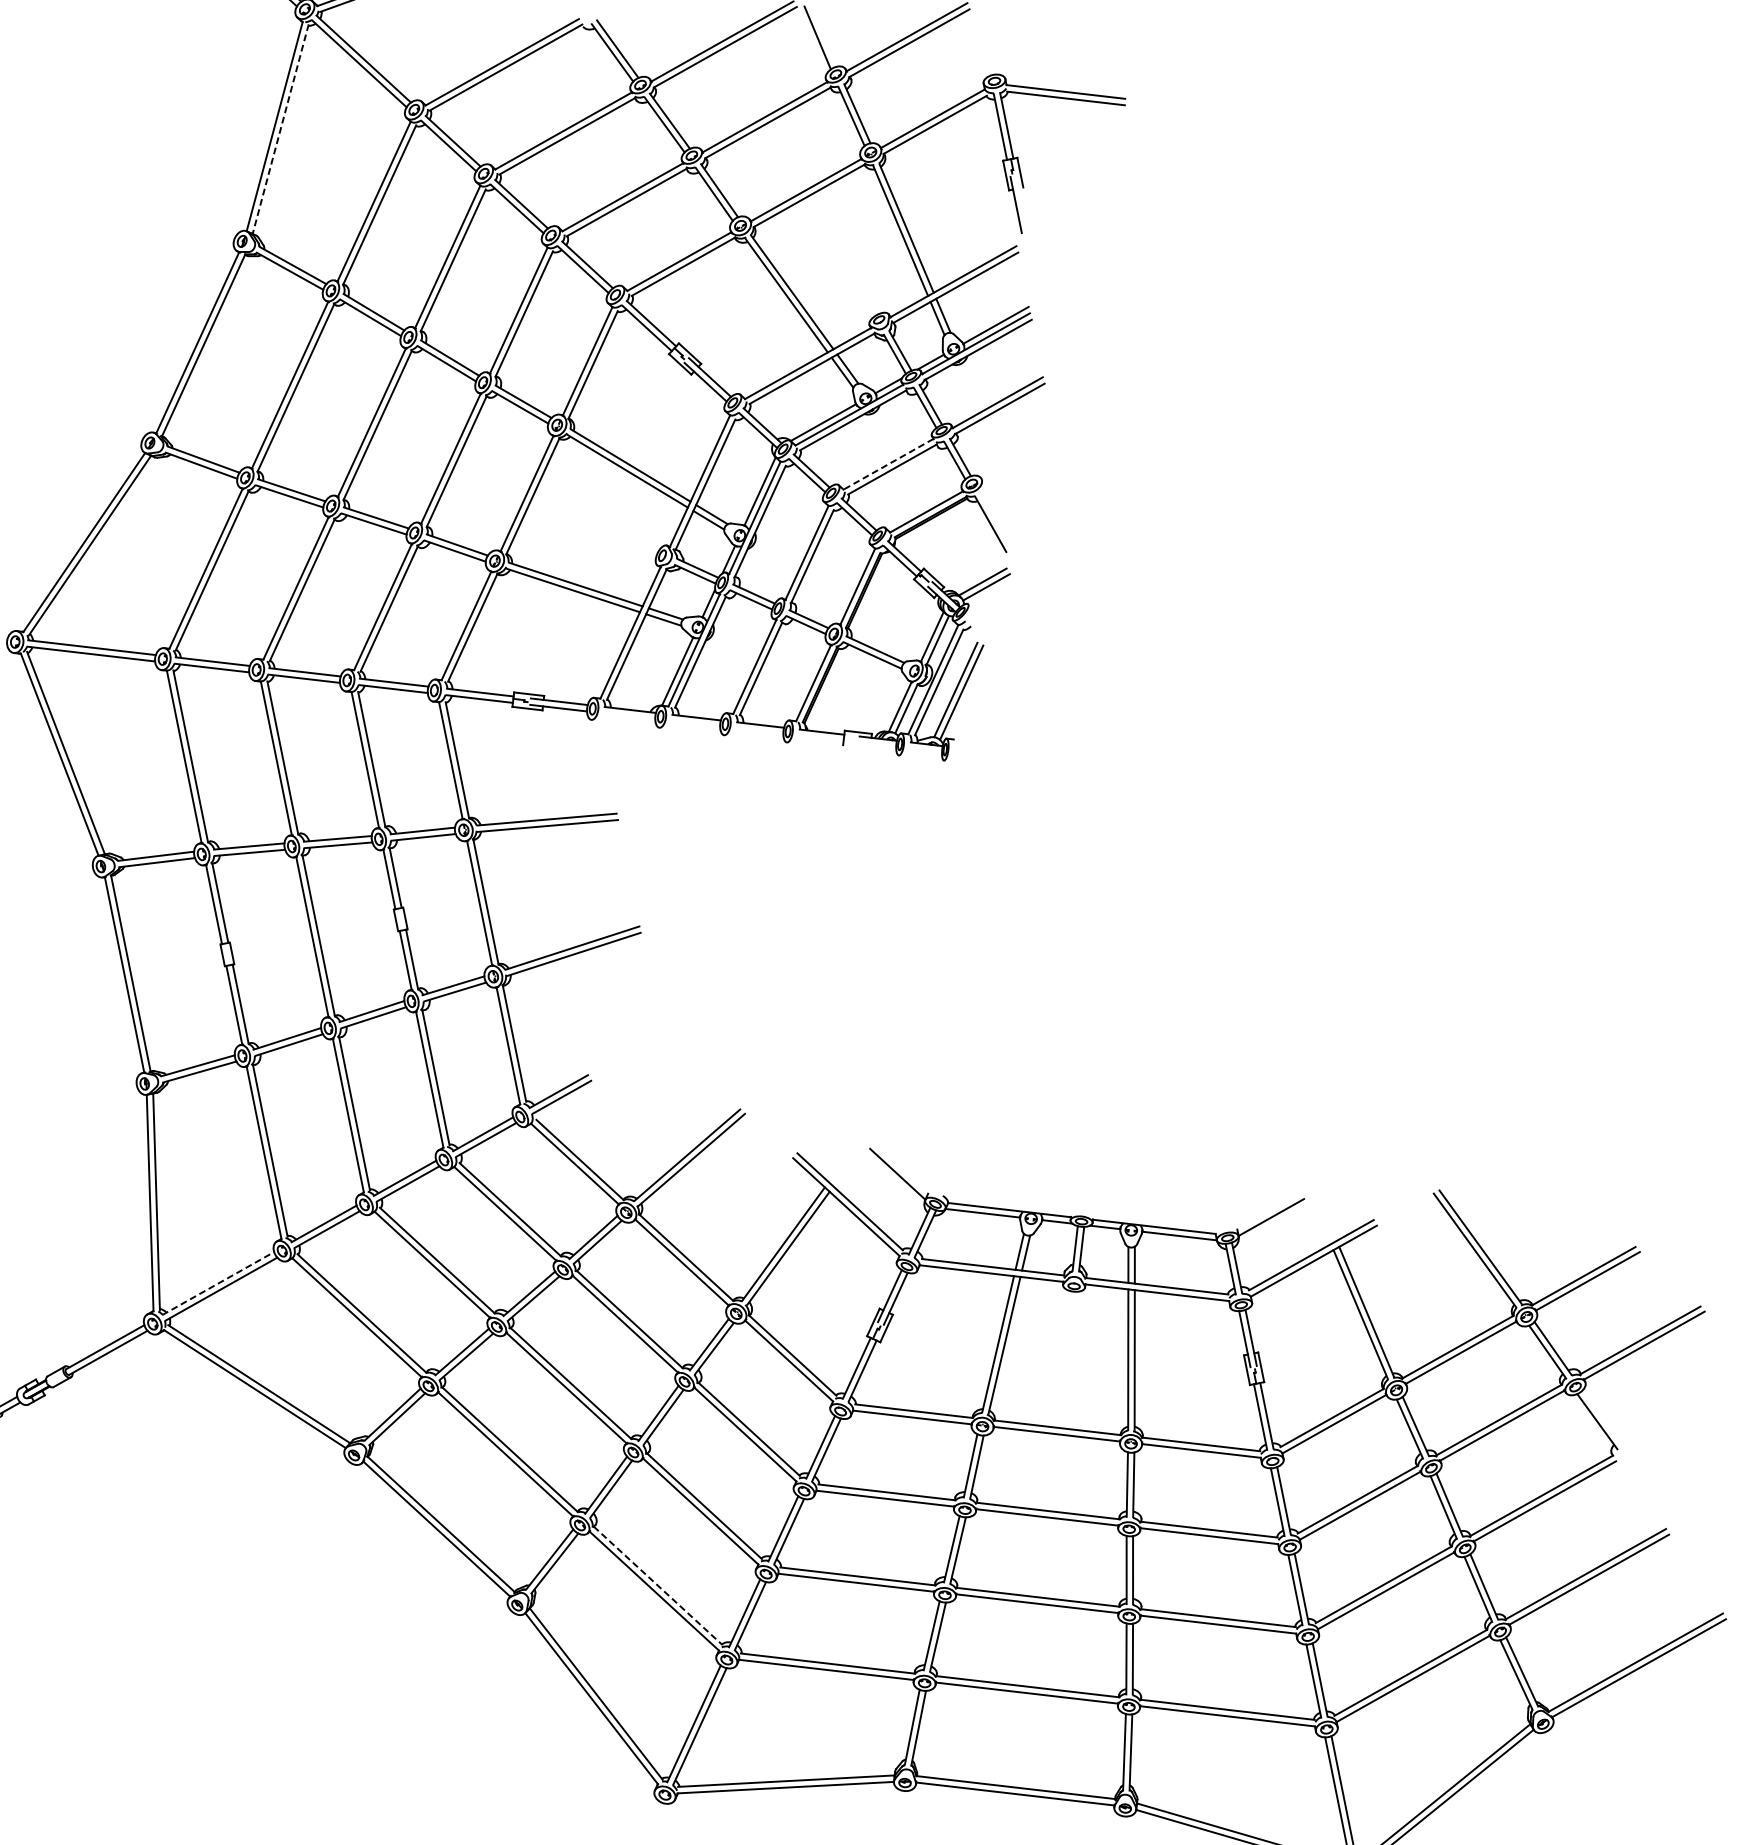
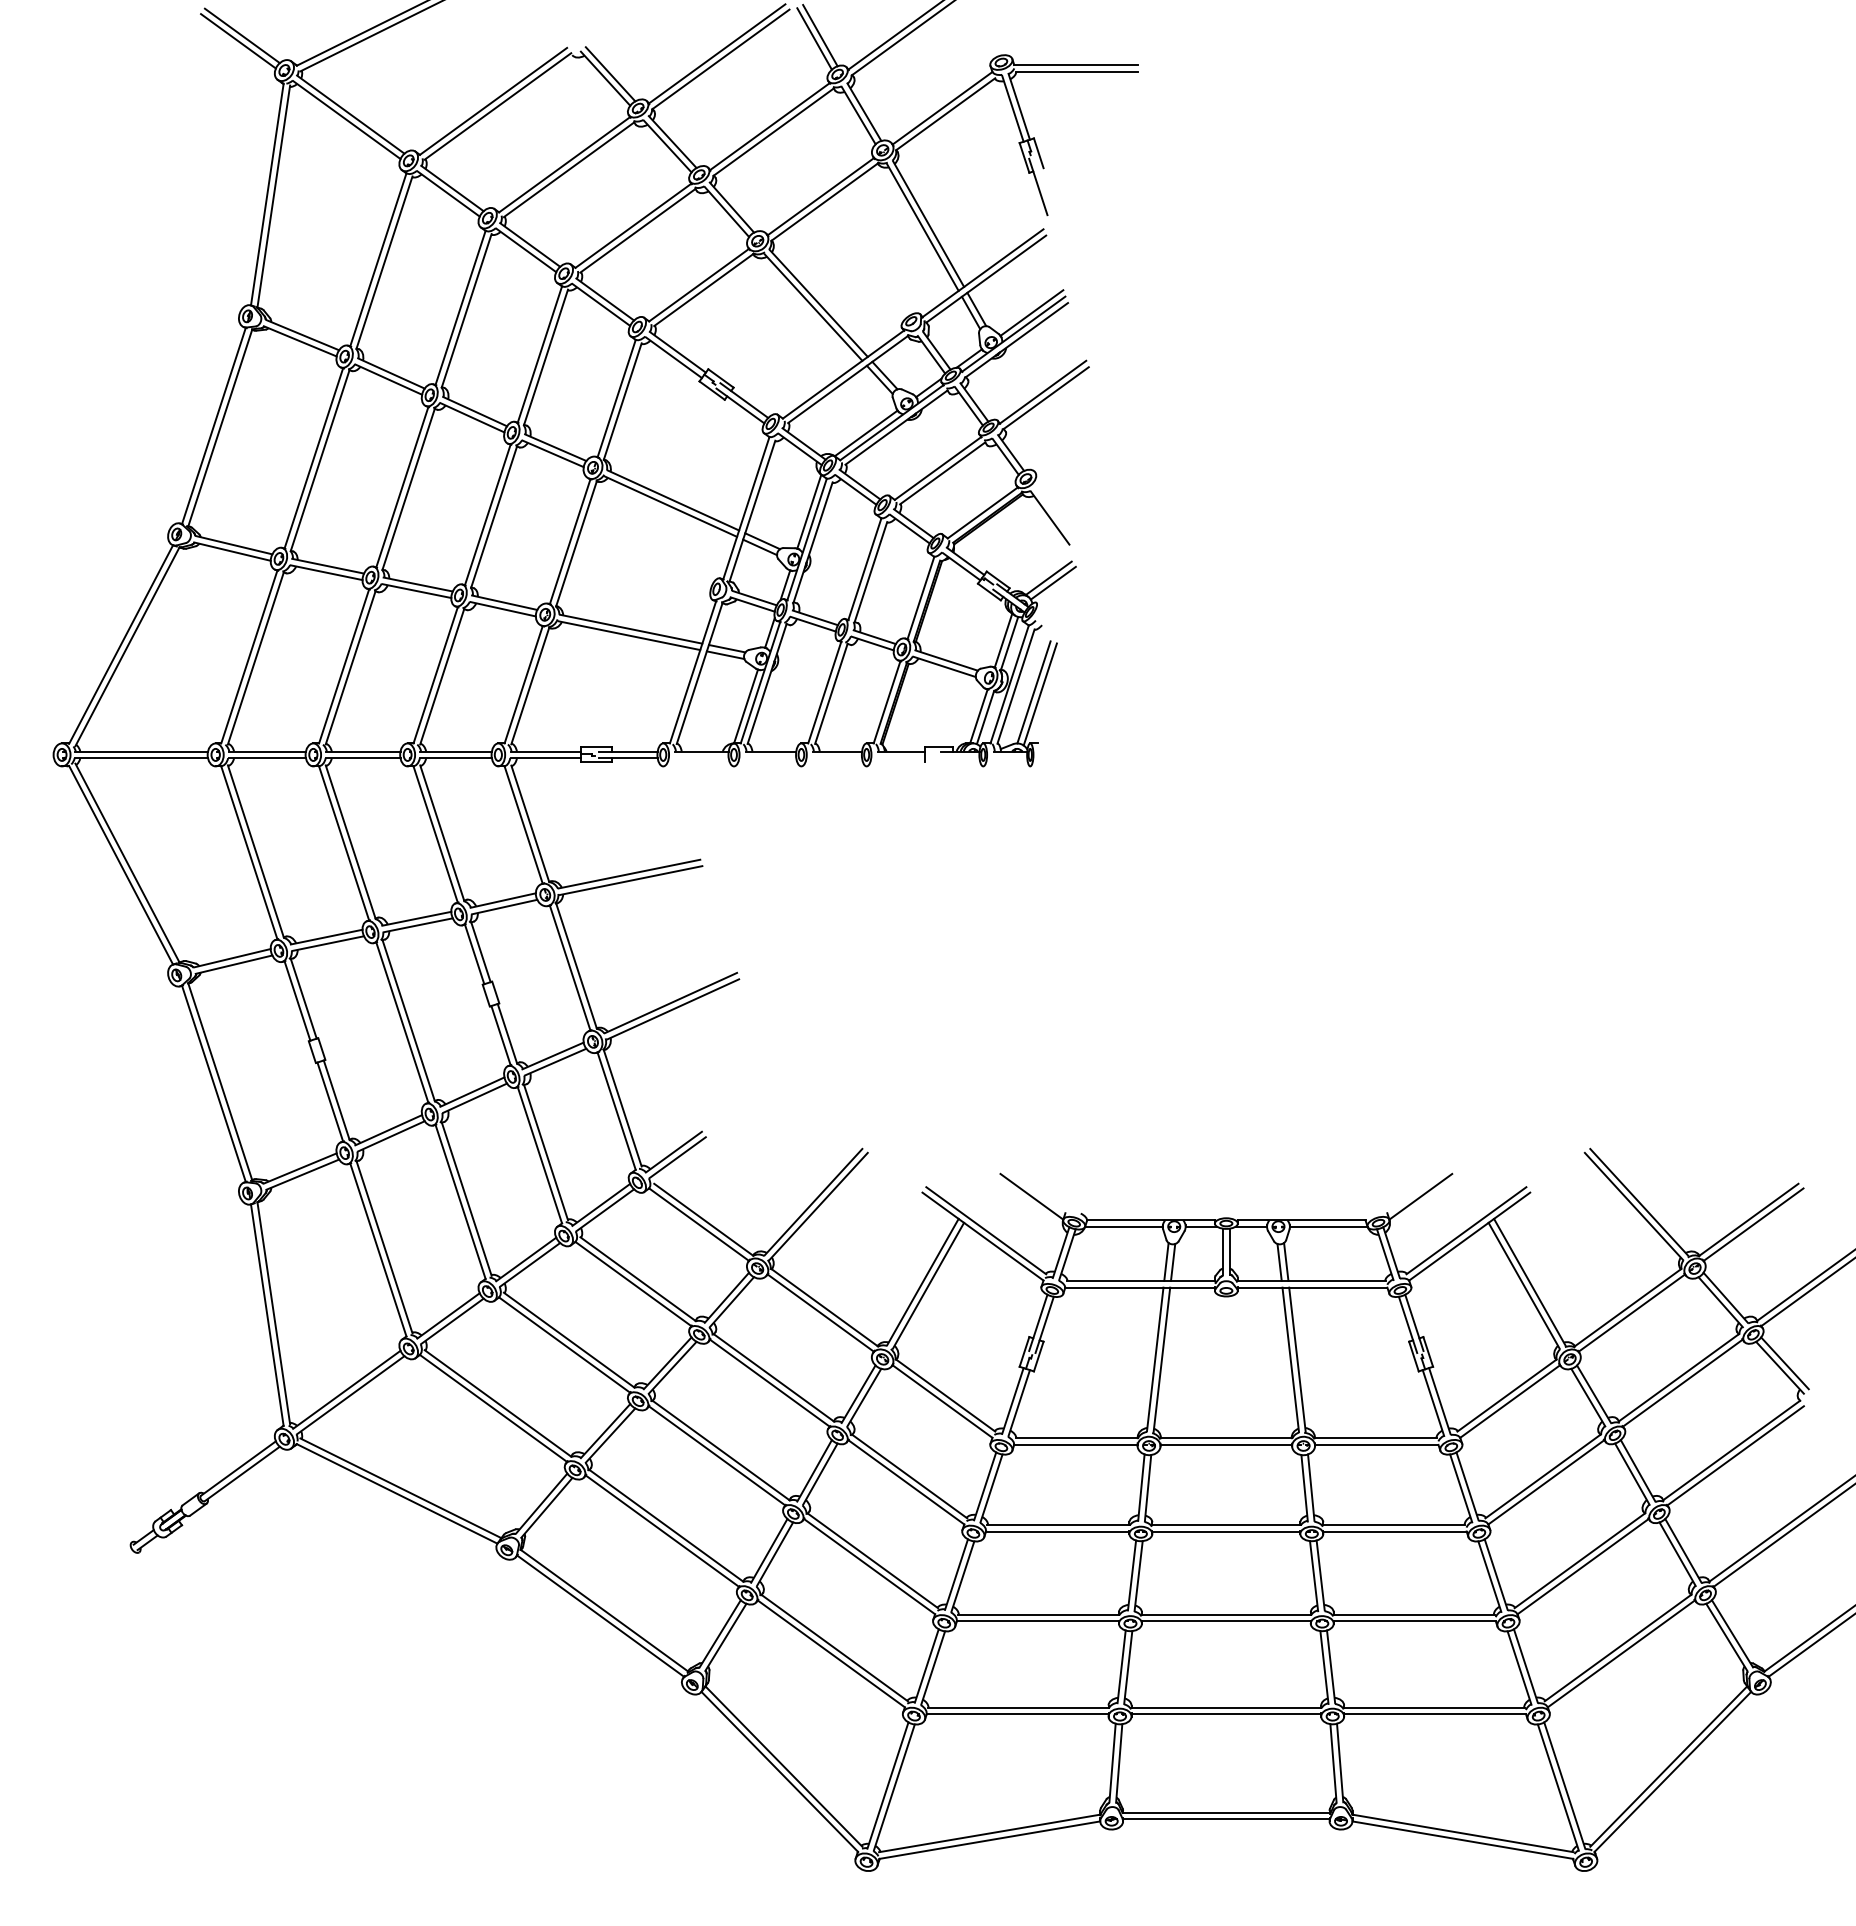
line: (823, 35) -> (820, 35), added
line: (280, 130) -> (273, 197), dashed -> solid
line: (888, 464) -> (937, 468), dashed -> solid
line: (218, 1283) -> (347, 1389), dashed -> solid
line: (1602, 1418) -> (1784, 1363), added
line: (657, 1586) -> (834, 1648), dashed -> solid

